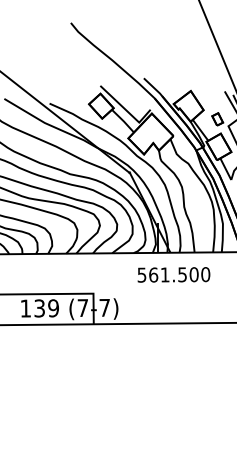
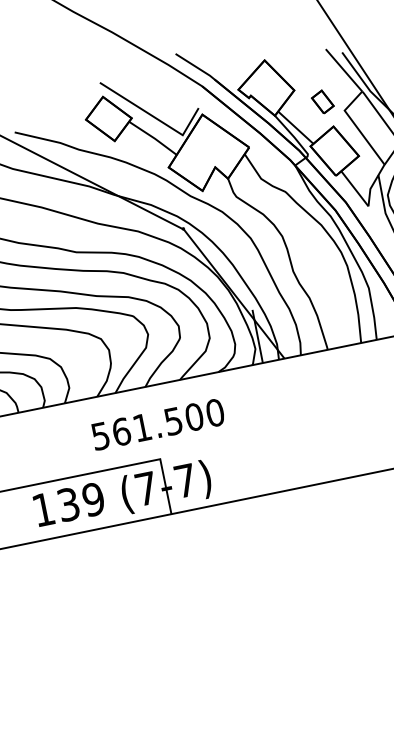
text: (173, 274) -> (157, 423), moved

